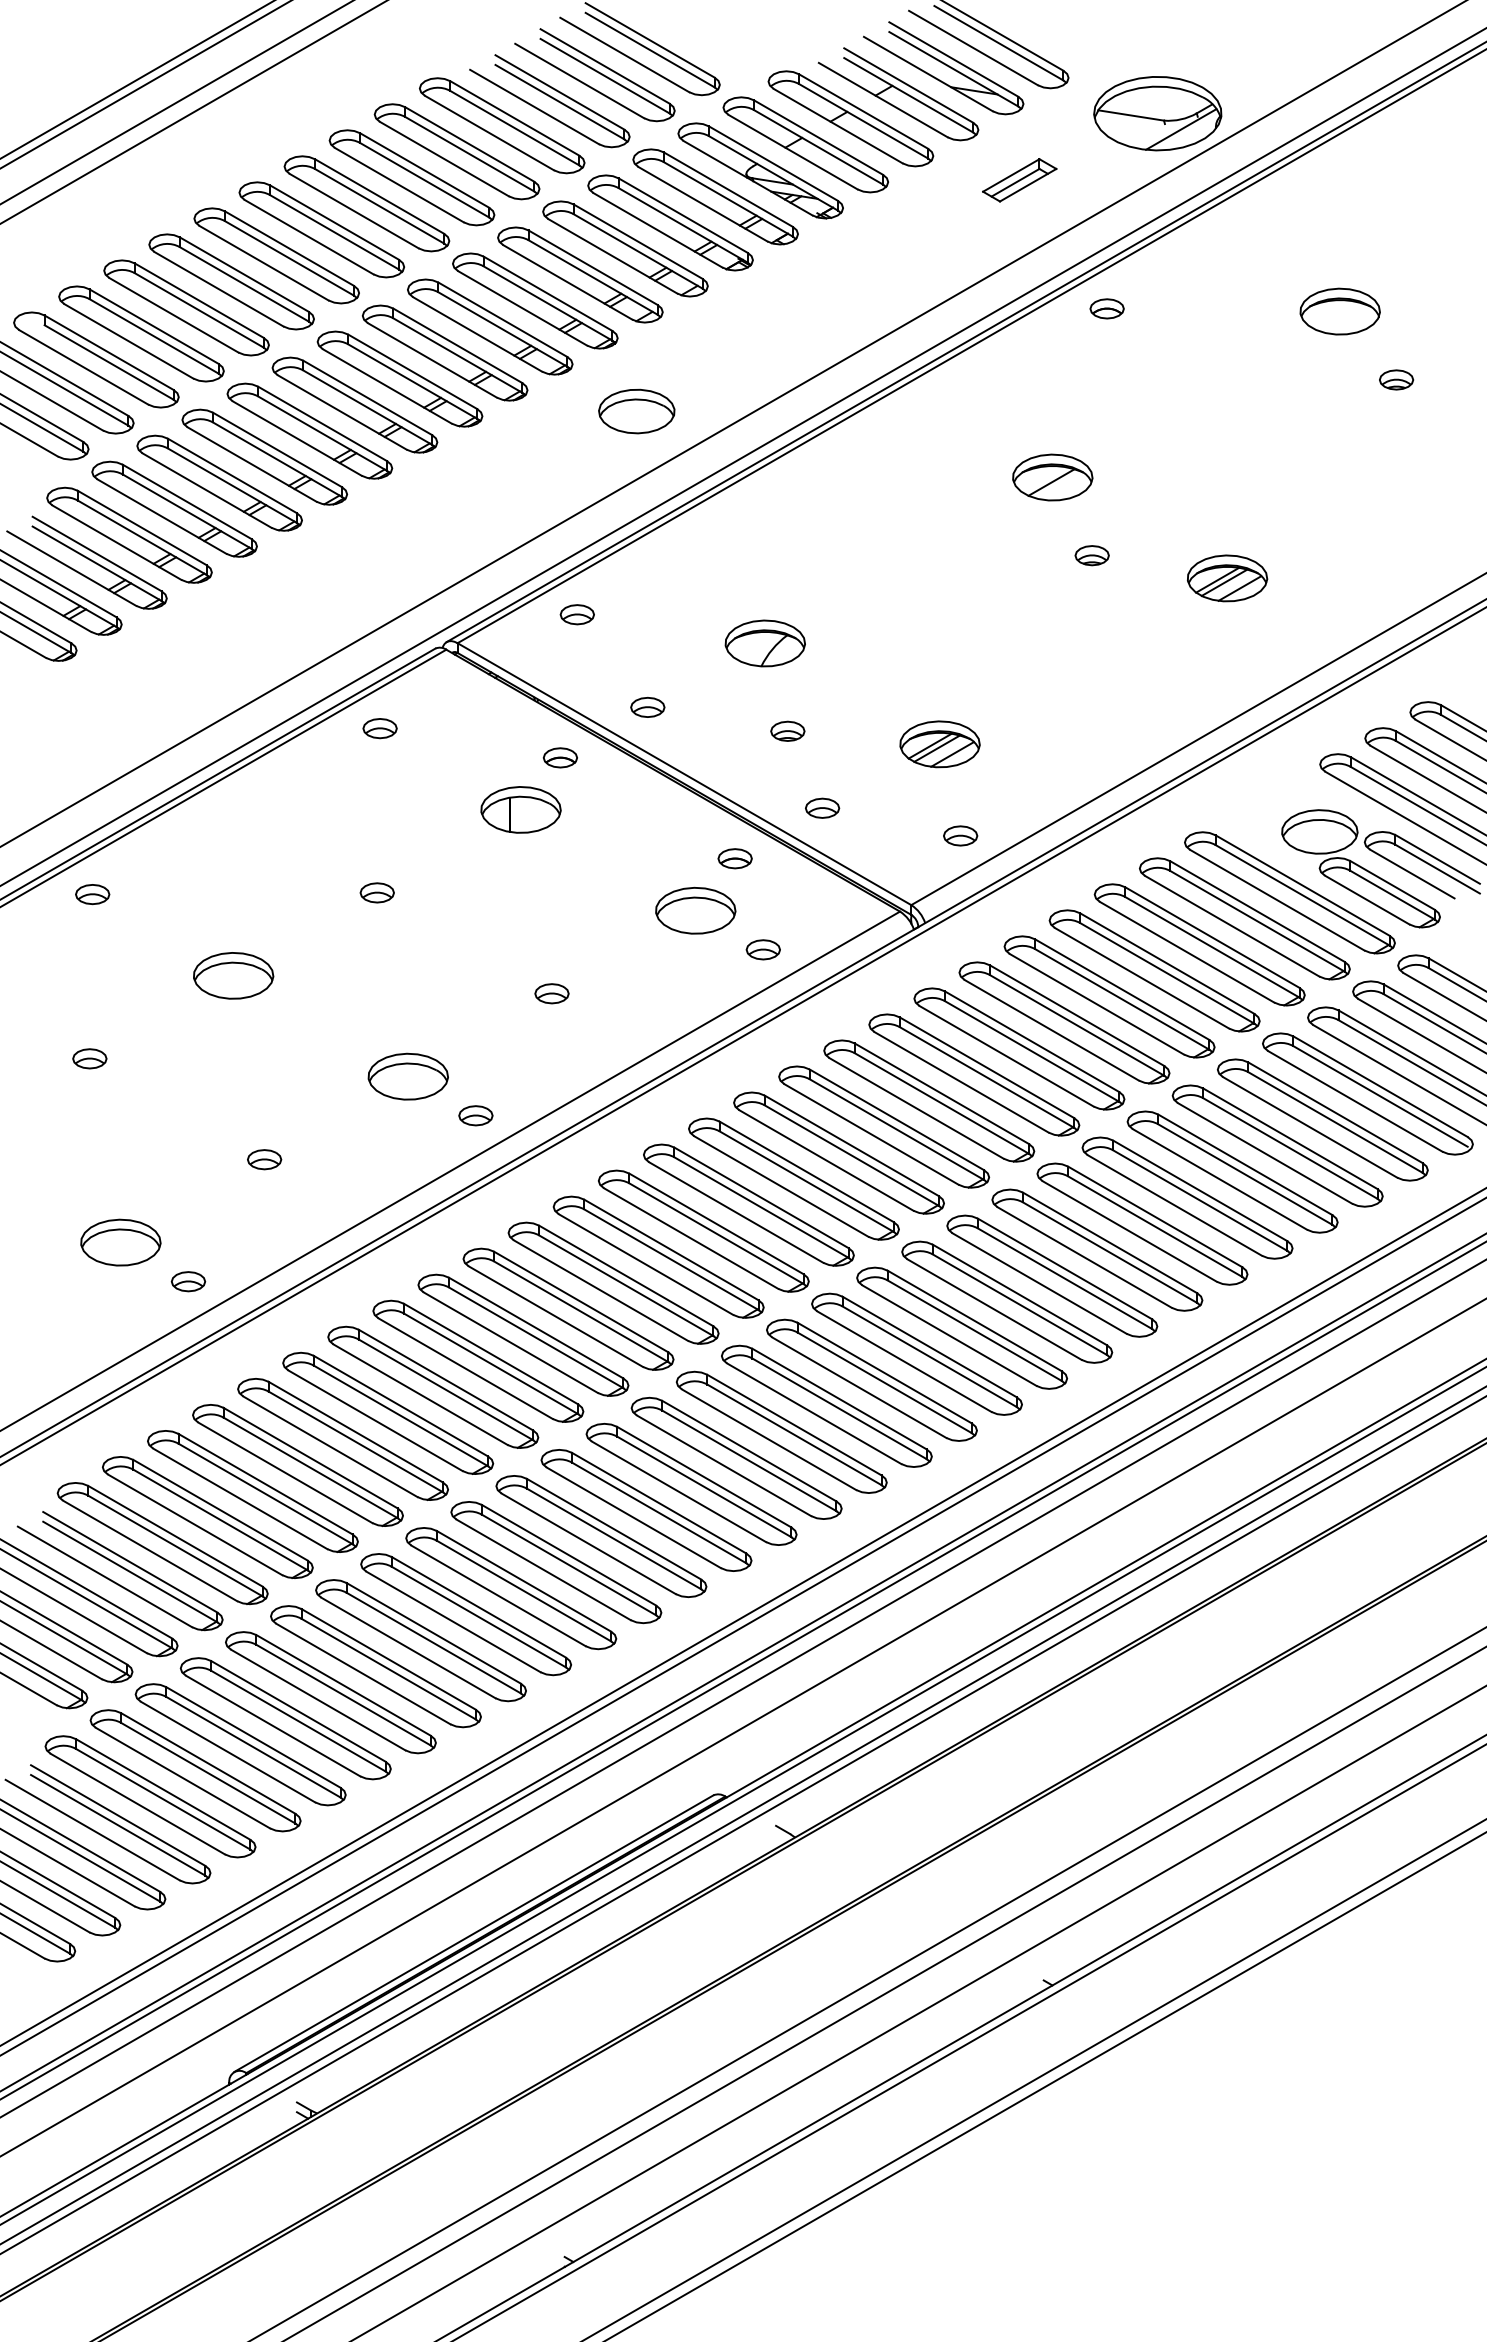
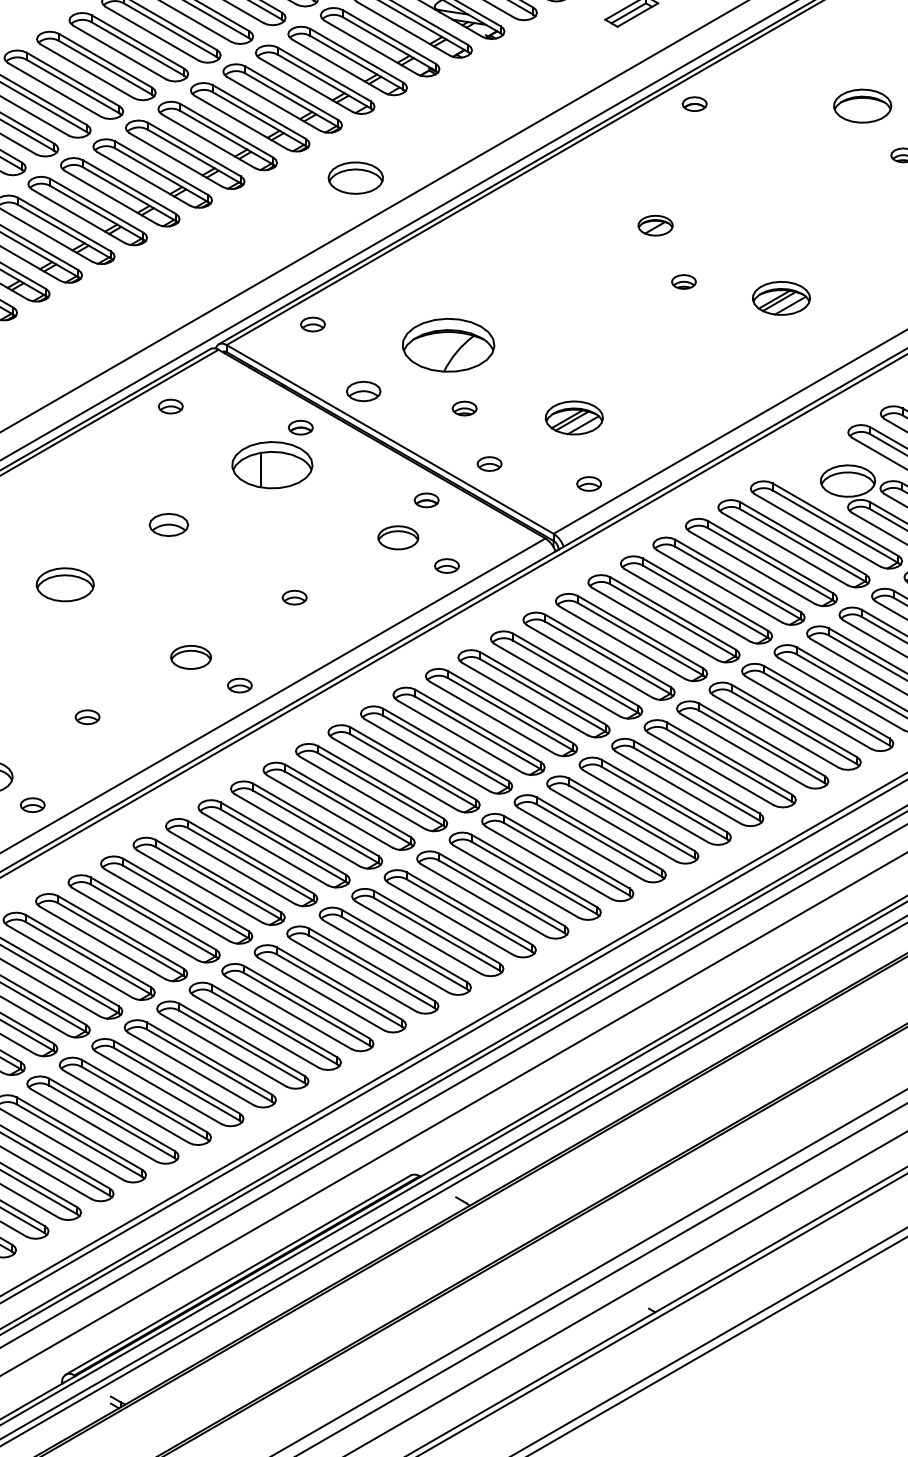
part: (1052, 477) -> (655, 225), size x0.6
part: (764, 643) -> (447, 345), size x1.6
part: (647, 706) -> (363, 390), size x1.4
part: (520, 809) -> (272, 464), size x1.4
part: (376, 892) -> (168, 524), size x1.6
part: (695, 910) -> (398, 537), size x0.7
part: (407, 1076) -> (190, 657), size x0.7

